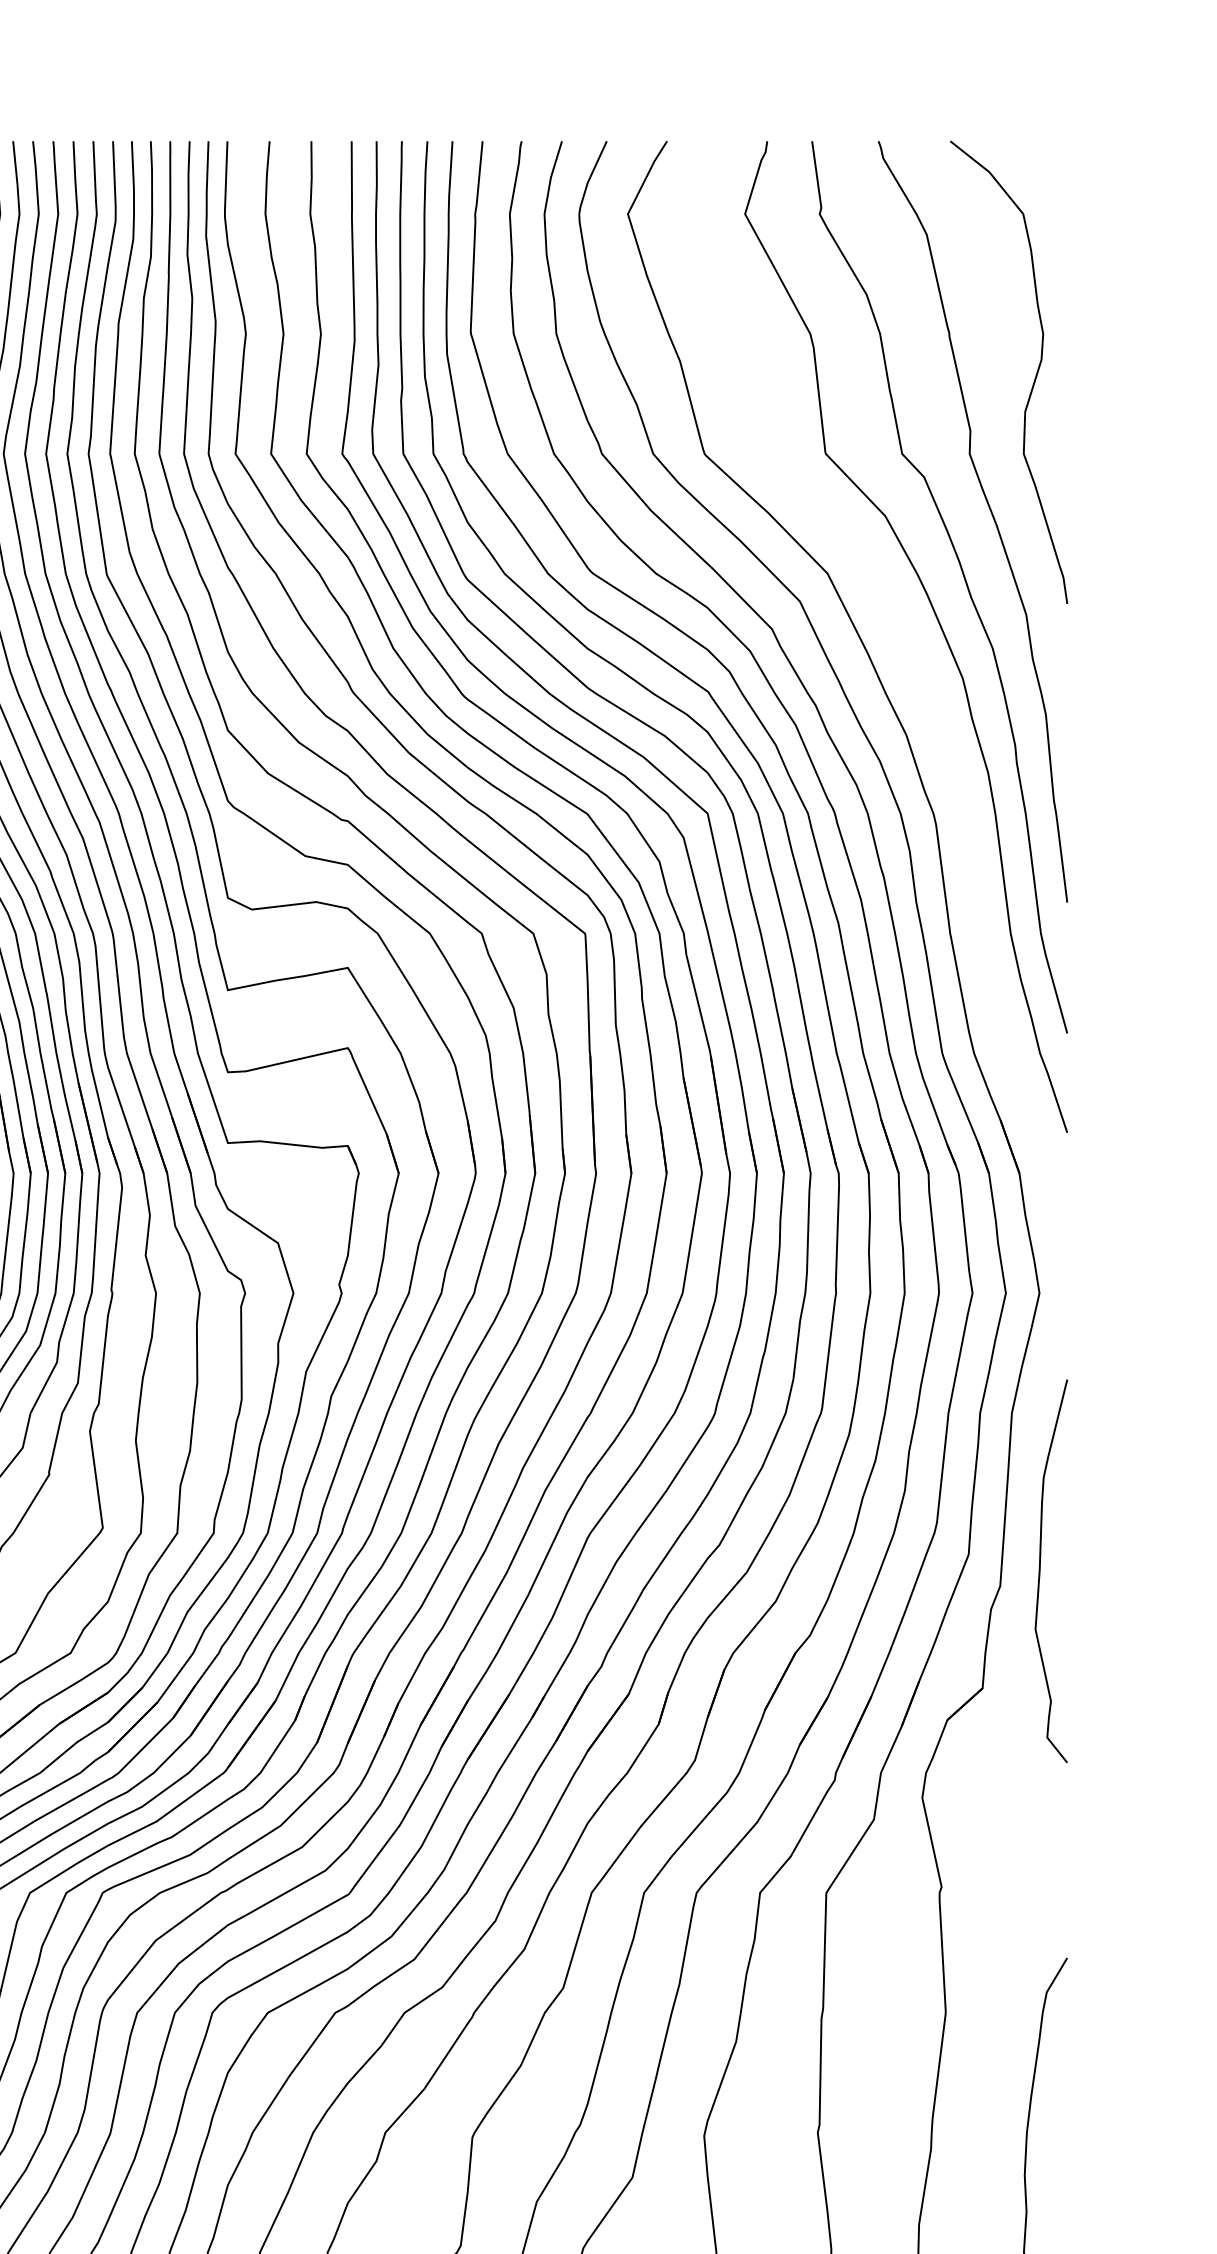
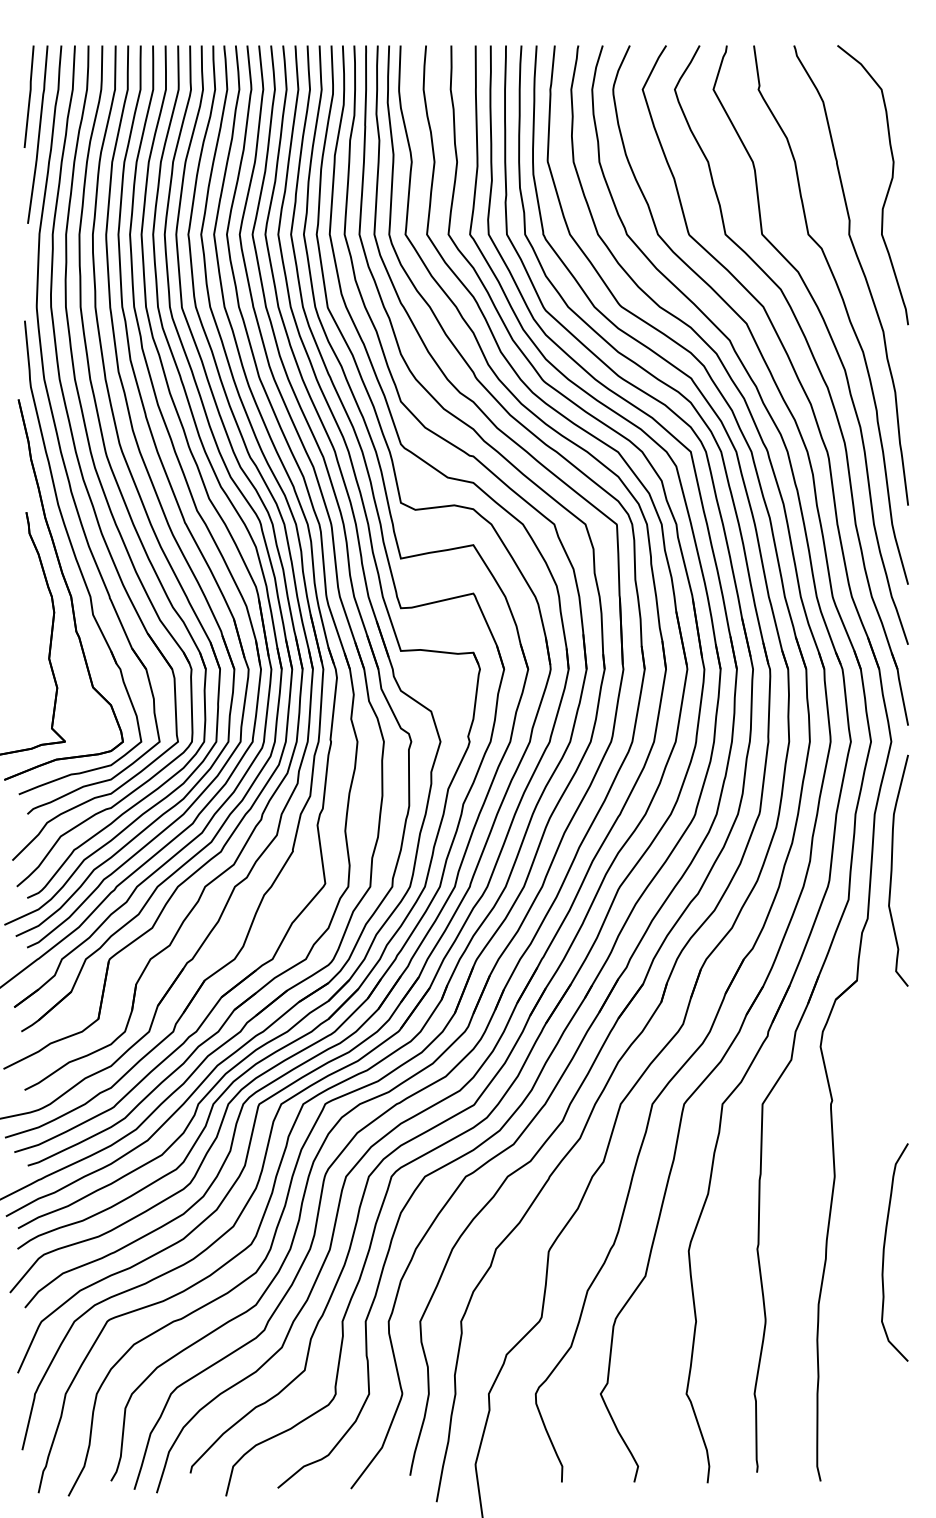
part: (920, 683) -> (819, 373), added
curve: (1041, 1570) -> (892, 870), moved

